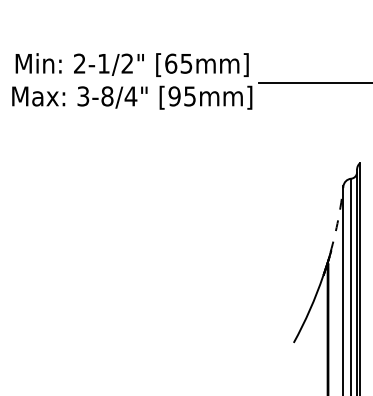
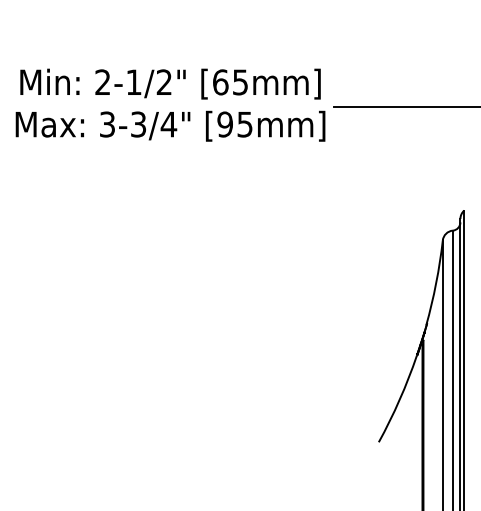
text: (107, 96) -> (138, 124), 3-8/4" -> 3-3/4"
arc: (338, 219) -> (436, 283), dashed -> solid

